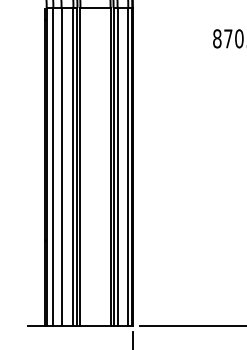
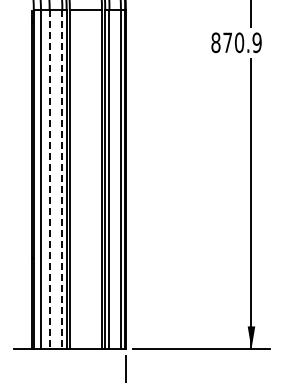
line: (61, 166) -> (49, 179), solid -> dashed
line: (73, 166) -> (62, 179), solid -> dashed

